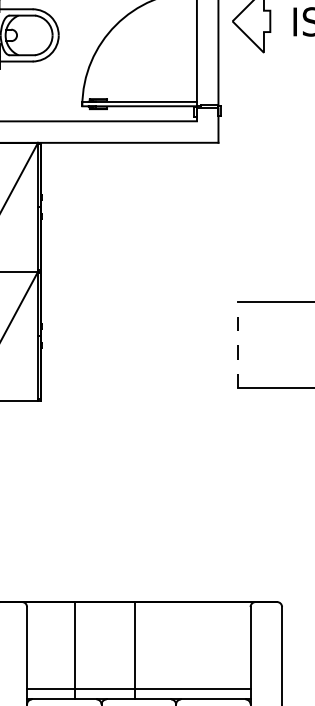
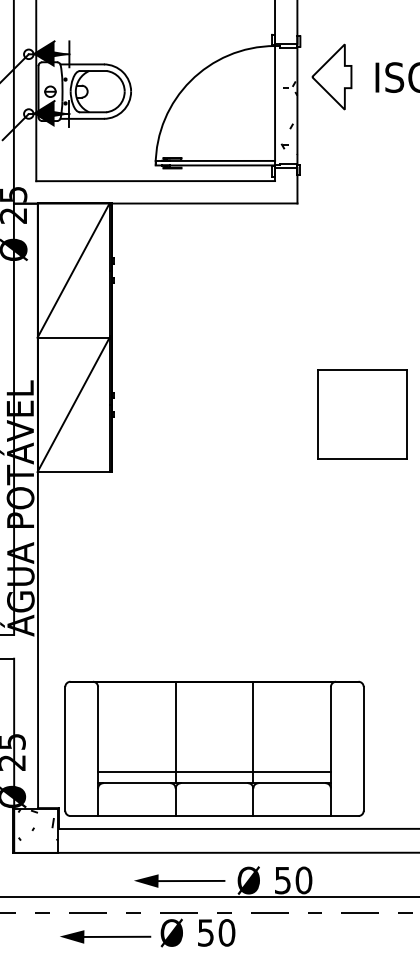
hatch: (210, 61) -> (289, 118), added
line: (237, 345) -> (317, 414), dashed -> solid
line: (74, 650) -> (175, 732), moved
line: (134, 650) -> (253, 732), moved

